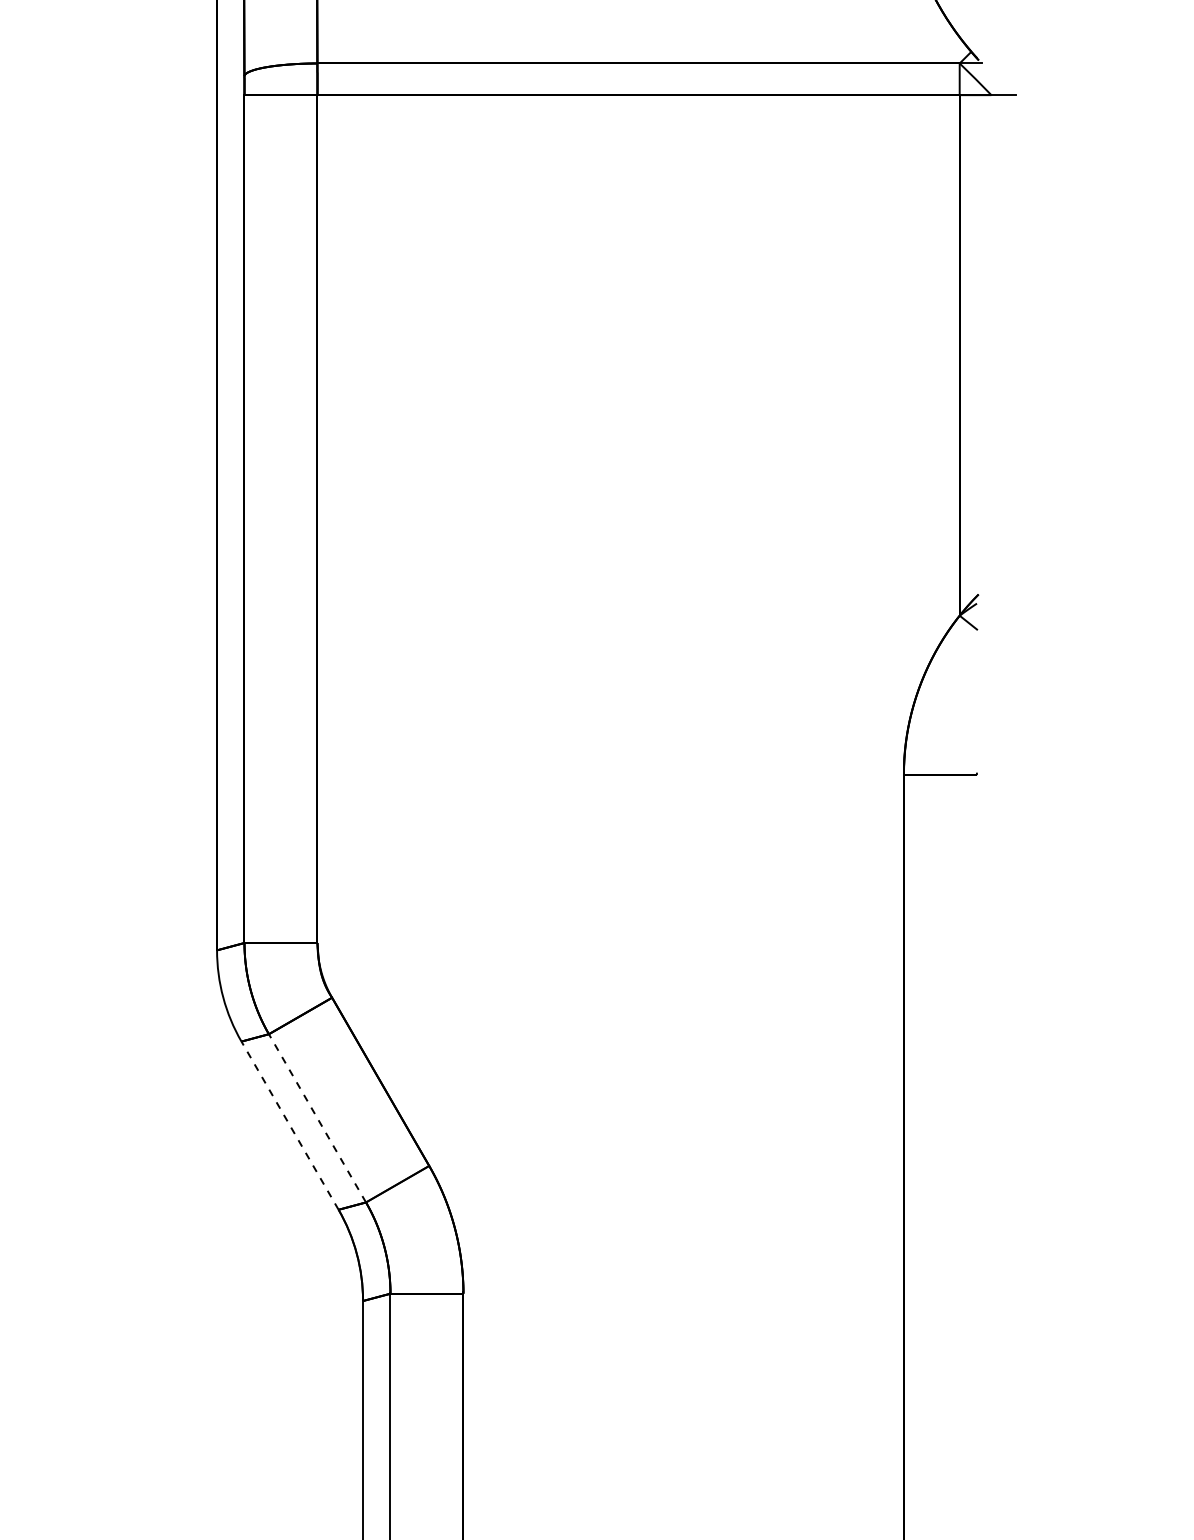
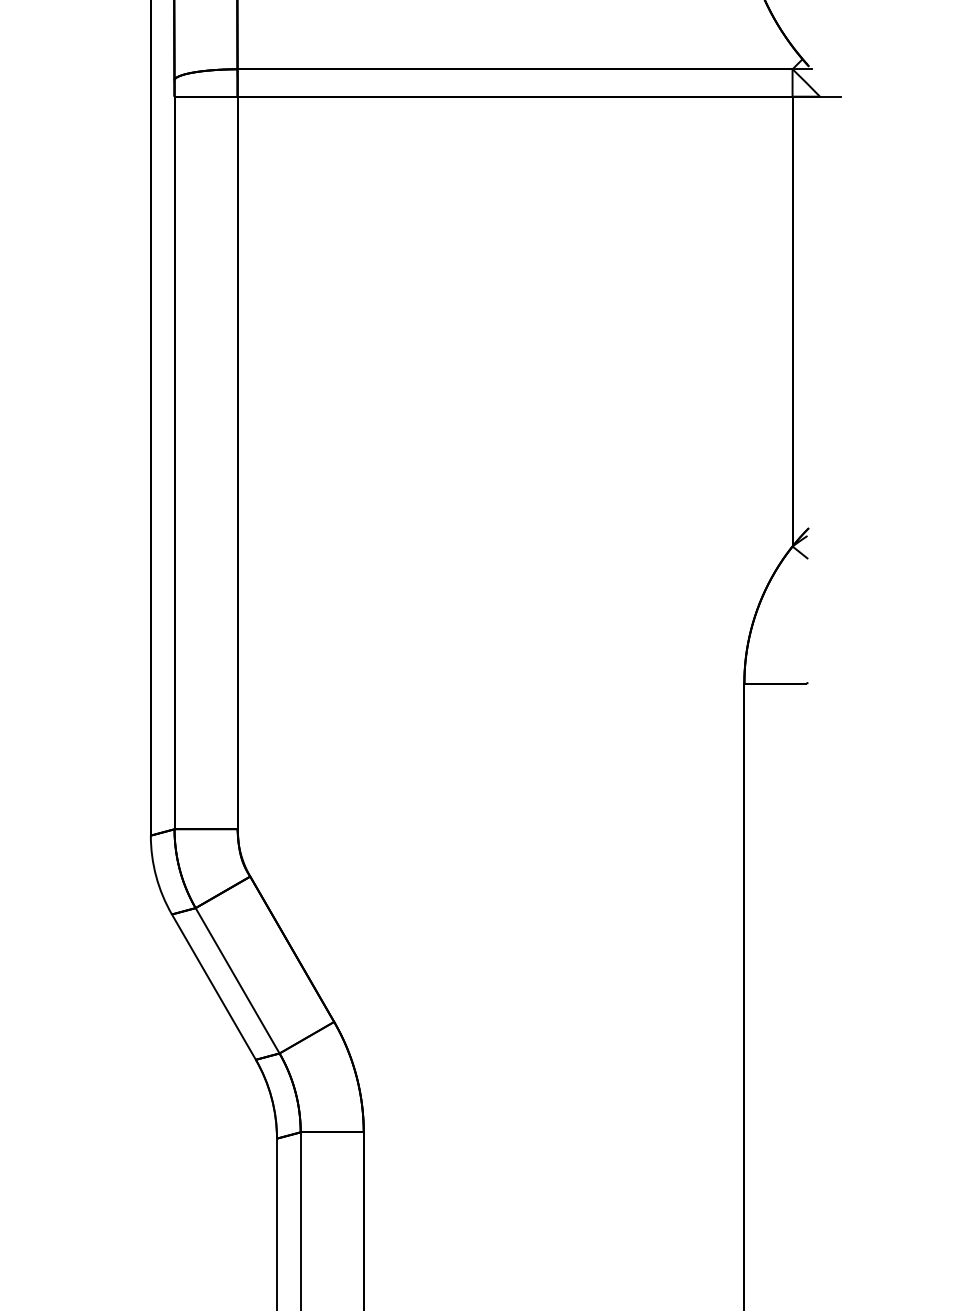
line: (317, 1117) -> (237, 980), dashed -> solid
line: (289, 1125) -> (213, 986), dashed -> solid

